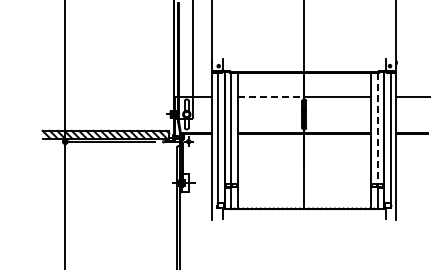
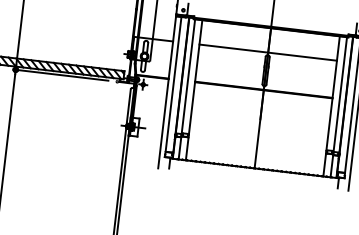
line: (271, 97) -> (234, 49), dashed -> solid
line: (377, 129) -> (339, 95), dashed -> solid

